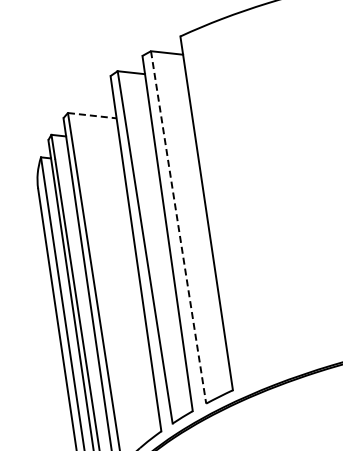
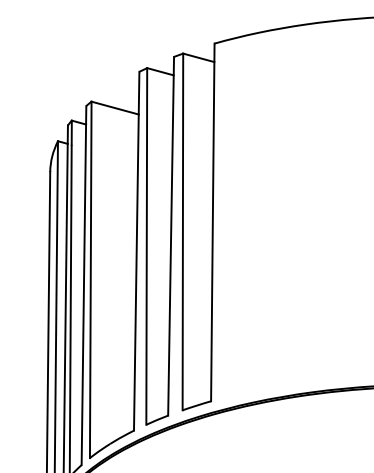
line: (92, 116) -> (115, 108), dashed -> solid
line: (178, 228) -> (182, 232), dashed -> solid

